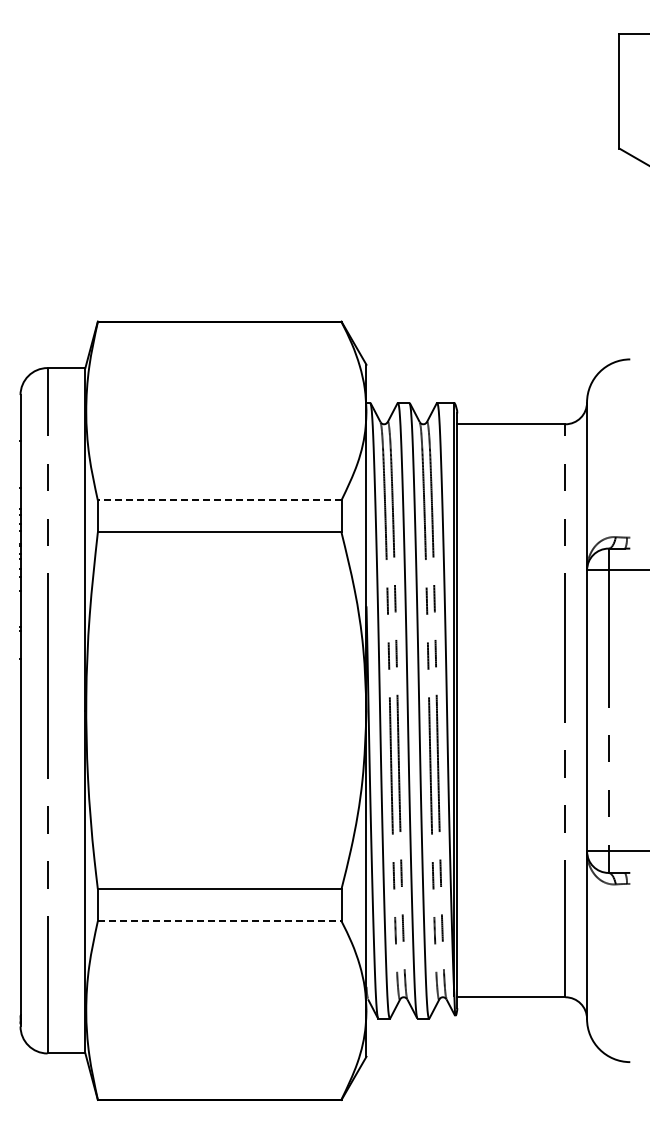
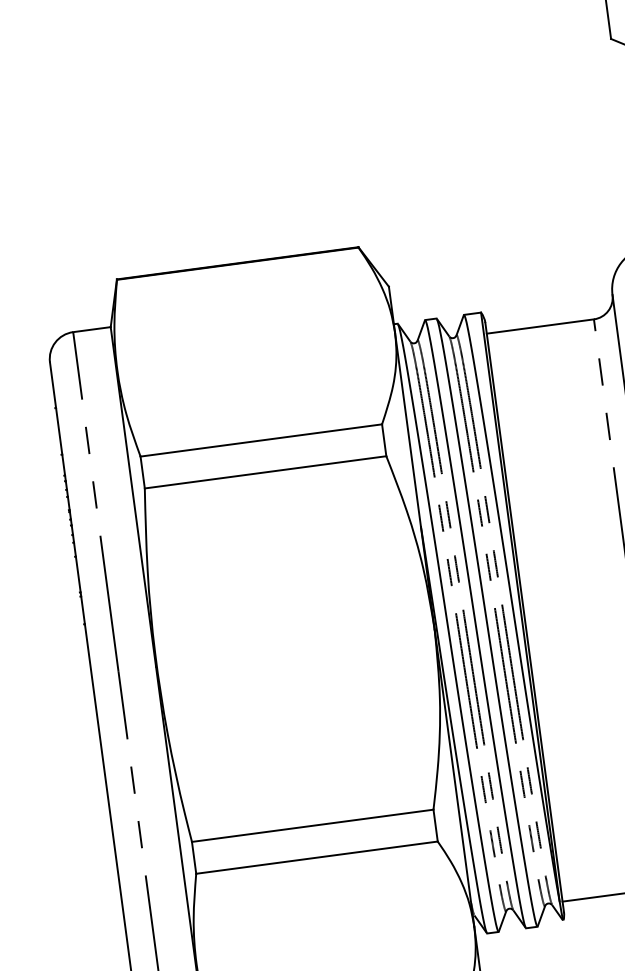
line: (219, 500) -> (261, 440), dashed -> solid
line: (219, 921) -> (316, 857), dashed -> solid

